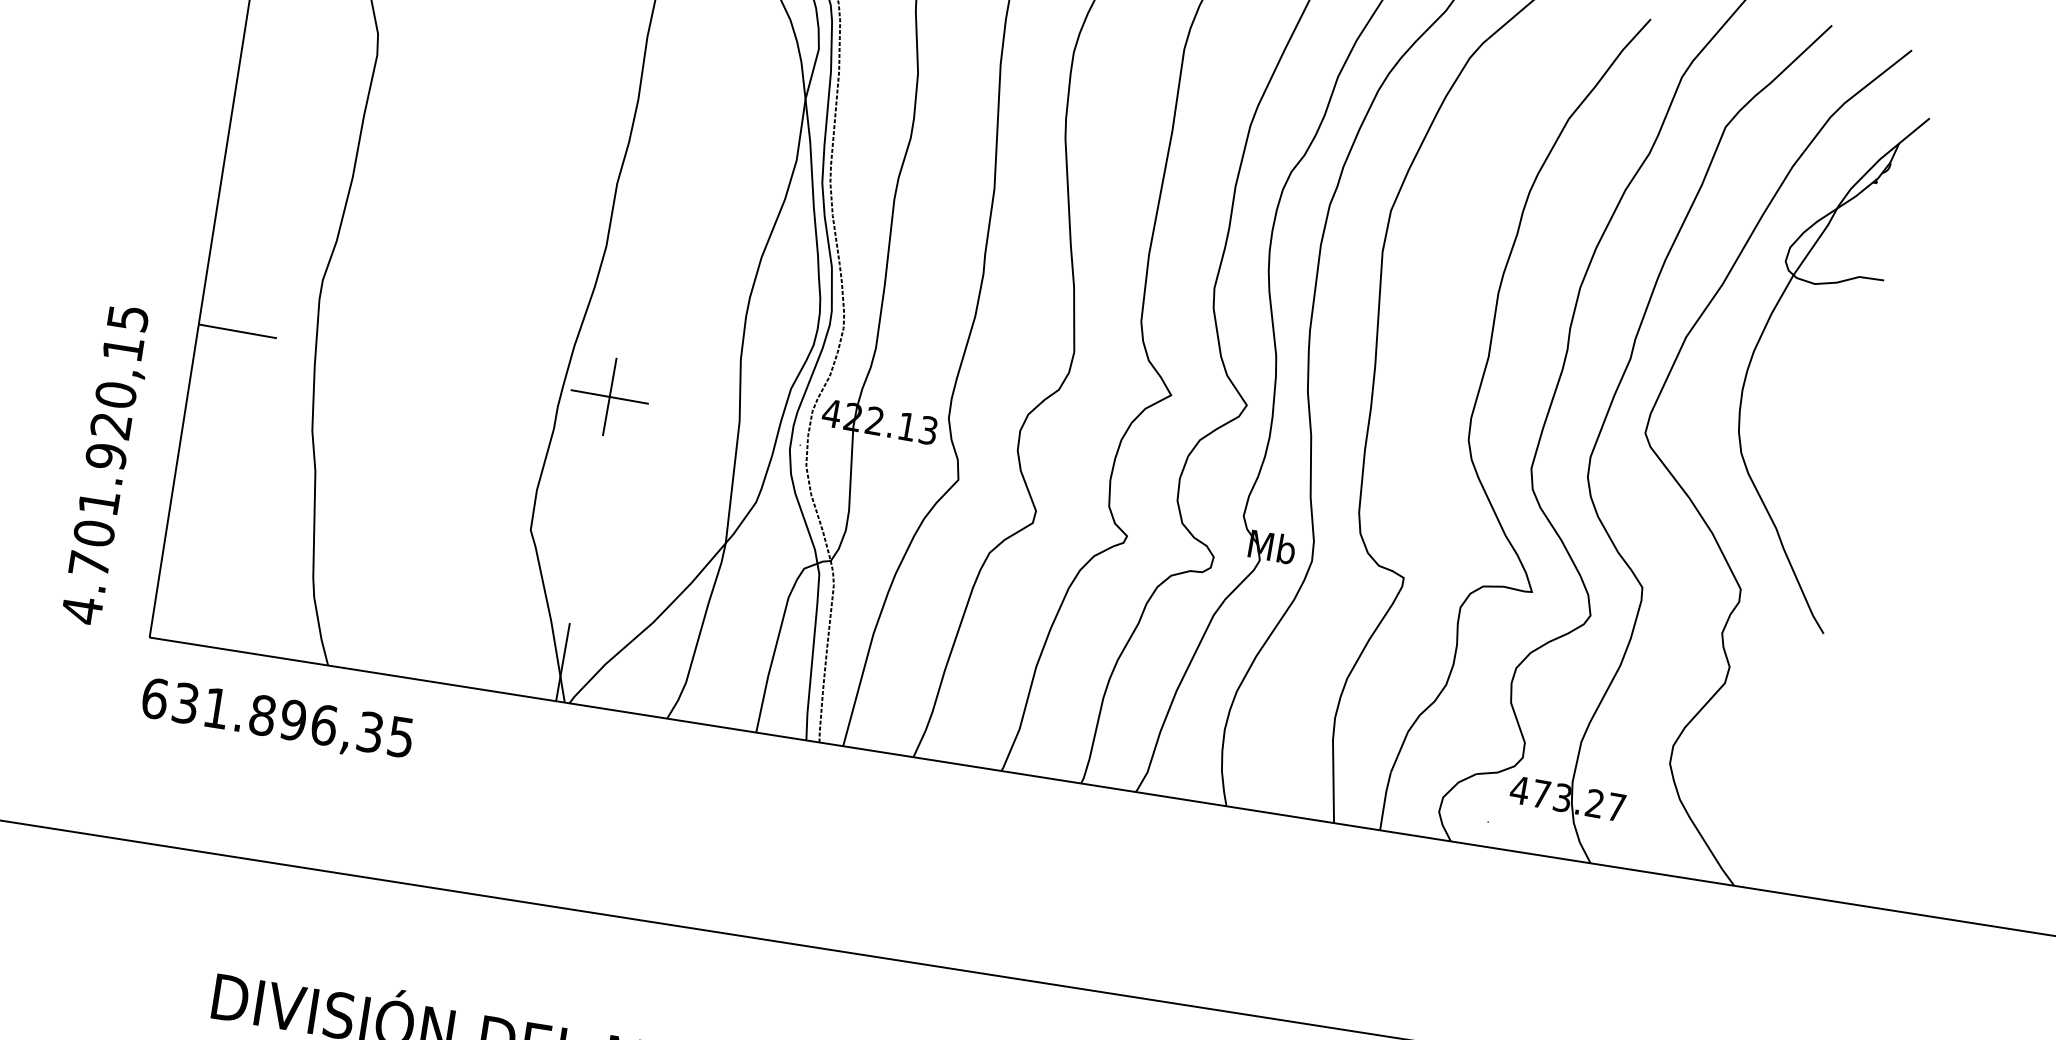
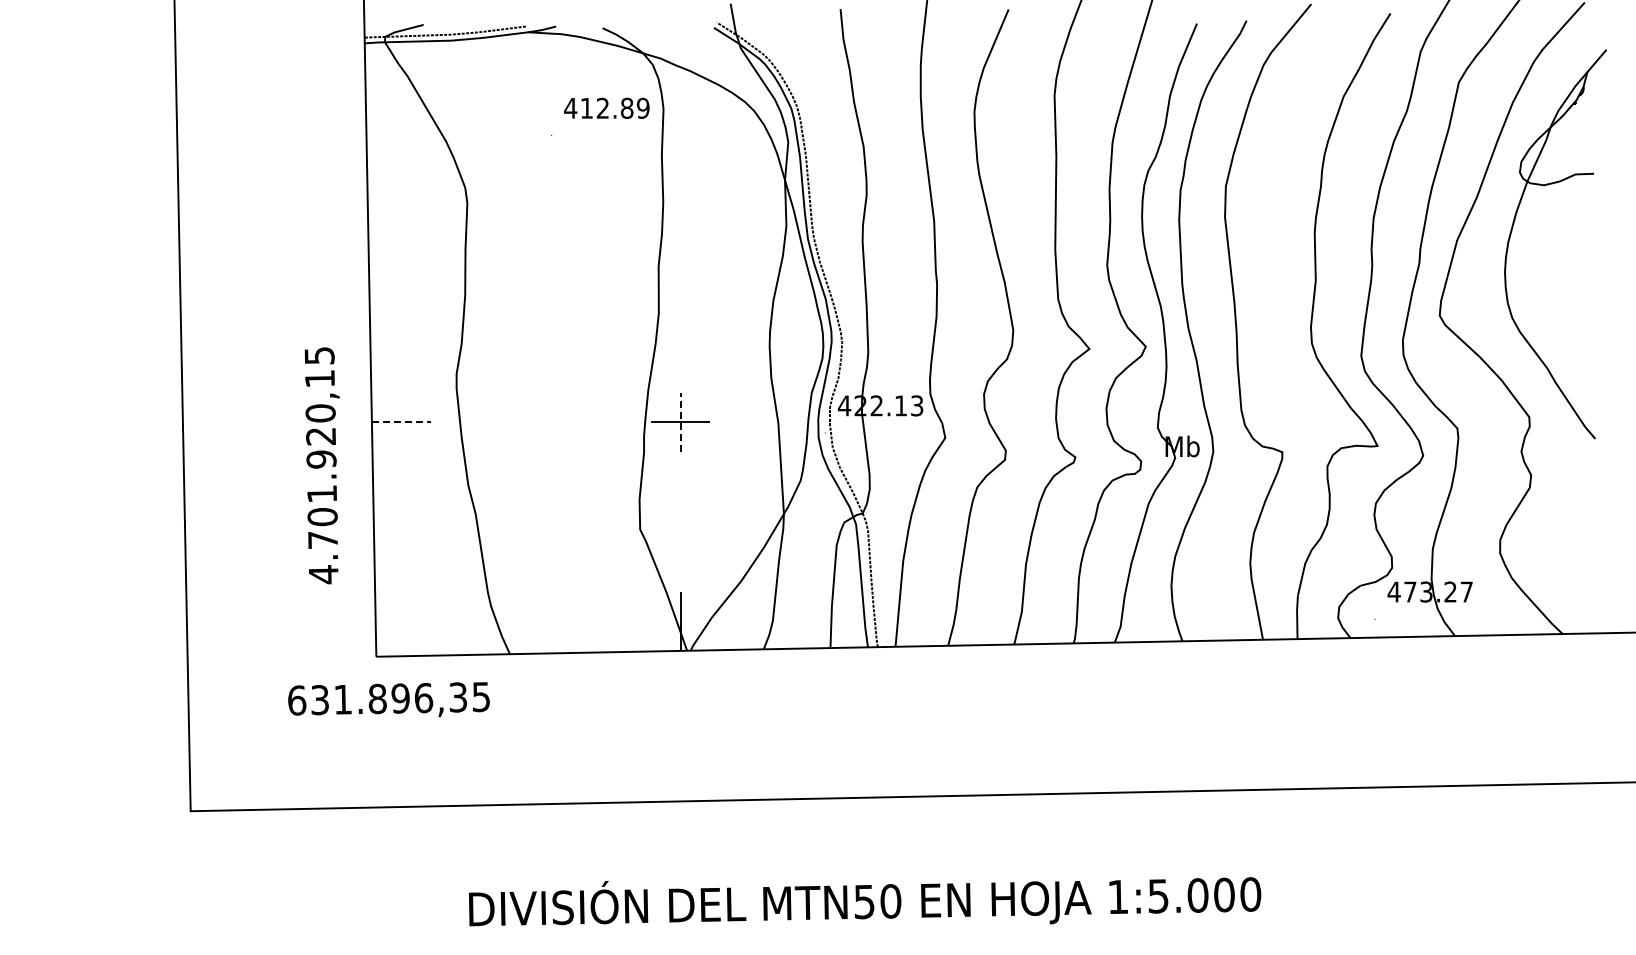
line: (238, 331) -> (401, 422), solid -> dashed
line: (609, 395) -> (680, 421), solid -> dashed
text: (104, 464) -> (321, 465), moved
text: (276, 718) -> (388, 699), moved

